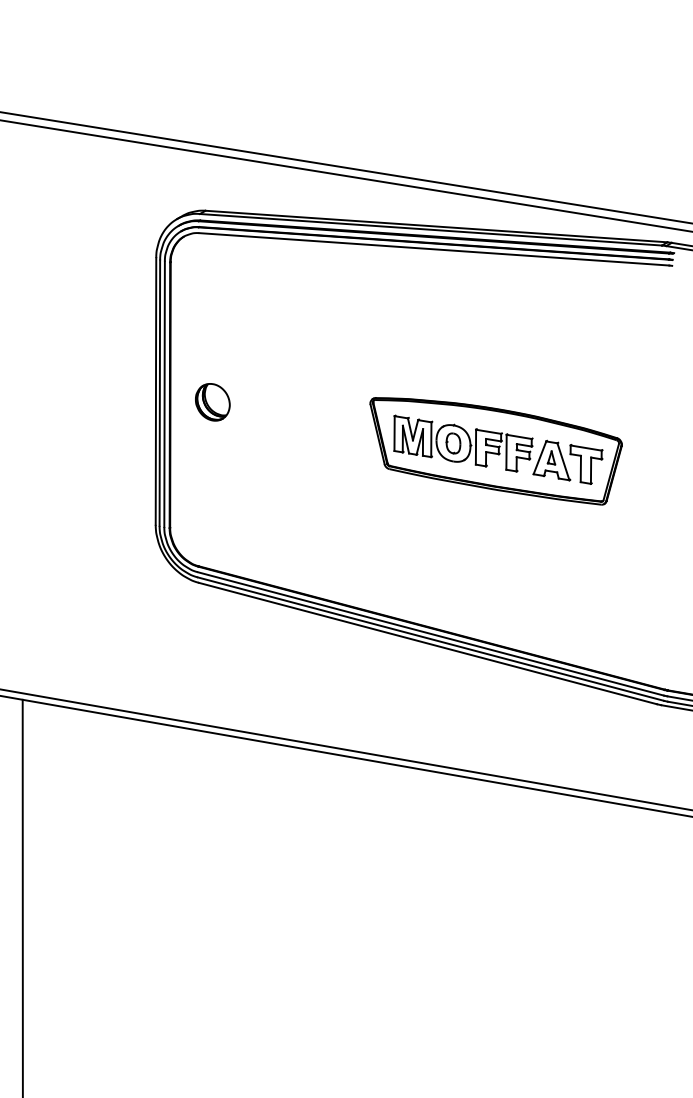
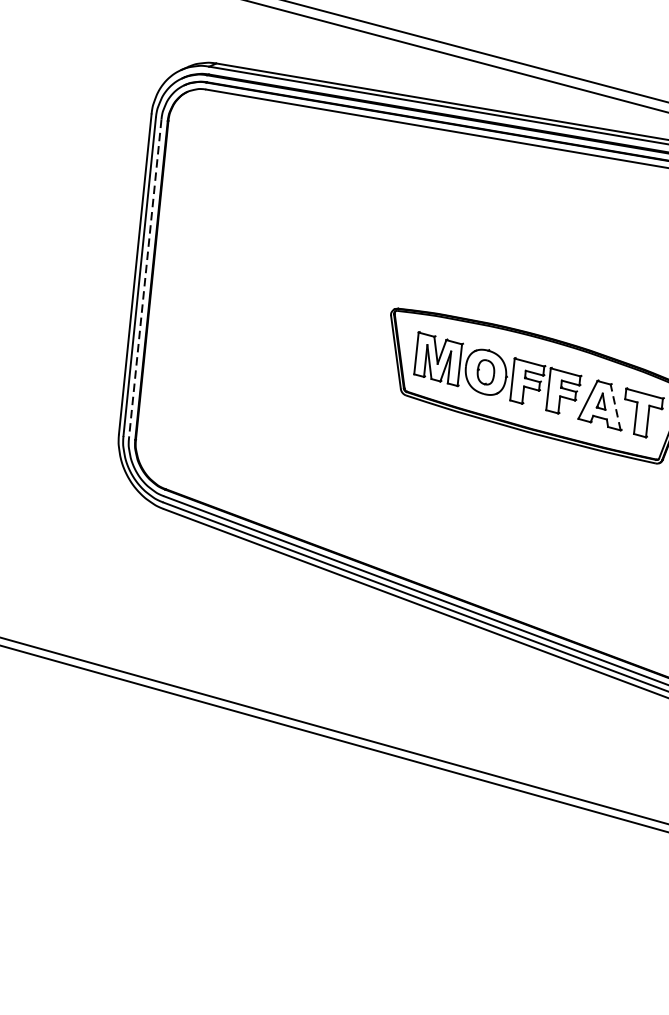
line: (164, 394) -> (145, 278), solid -> dashed
part: (212, 402) -> (201, 294), removed
line: (563, 461) -> (615, 407), solid -> dashed

